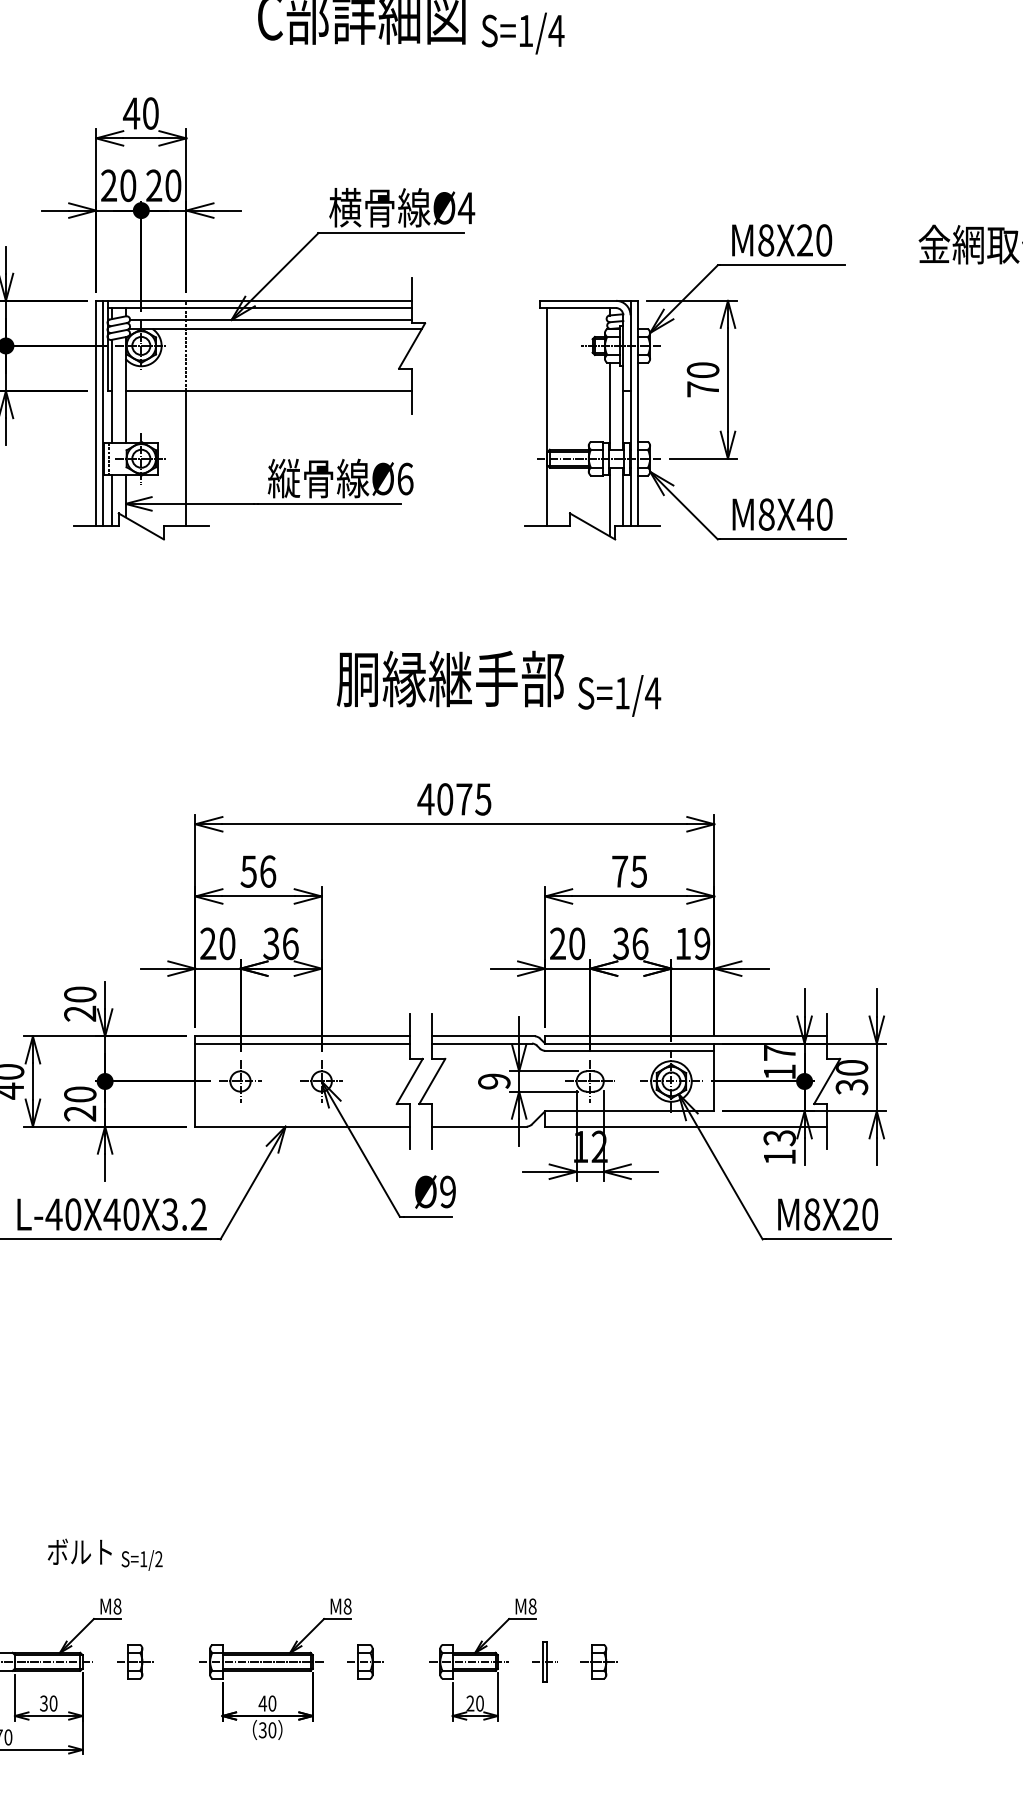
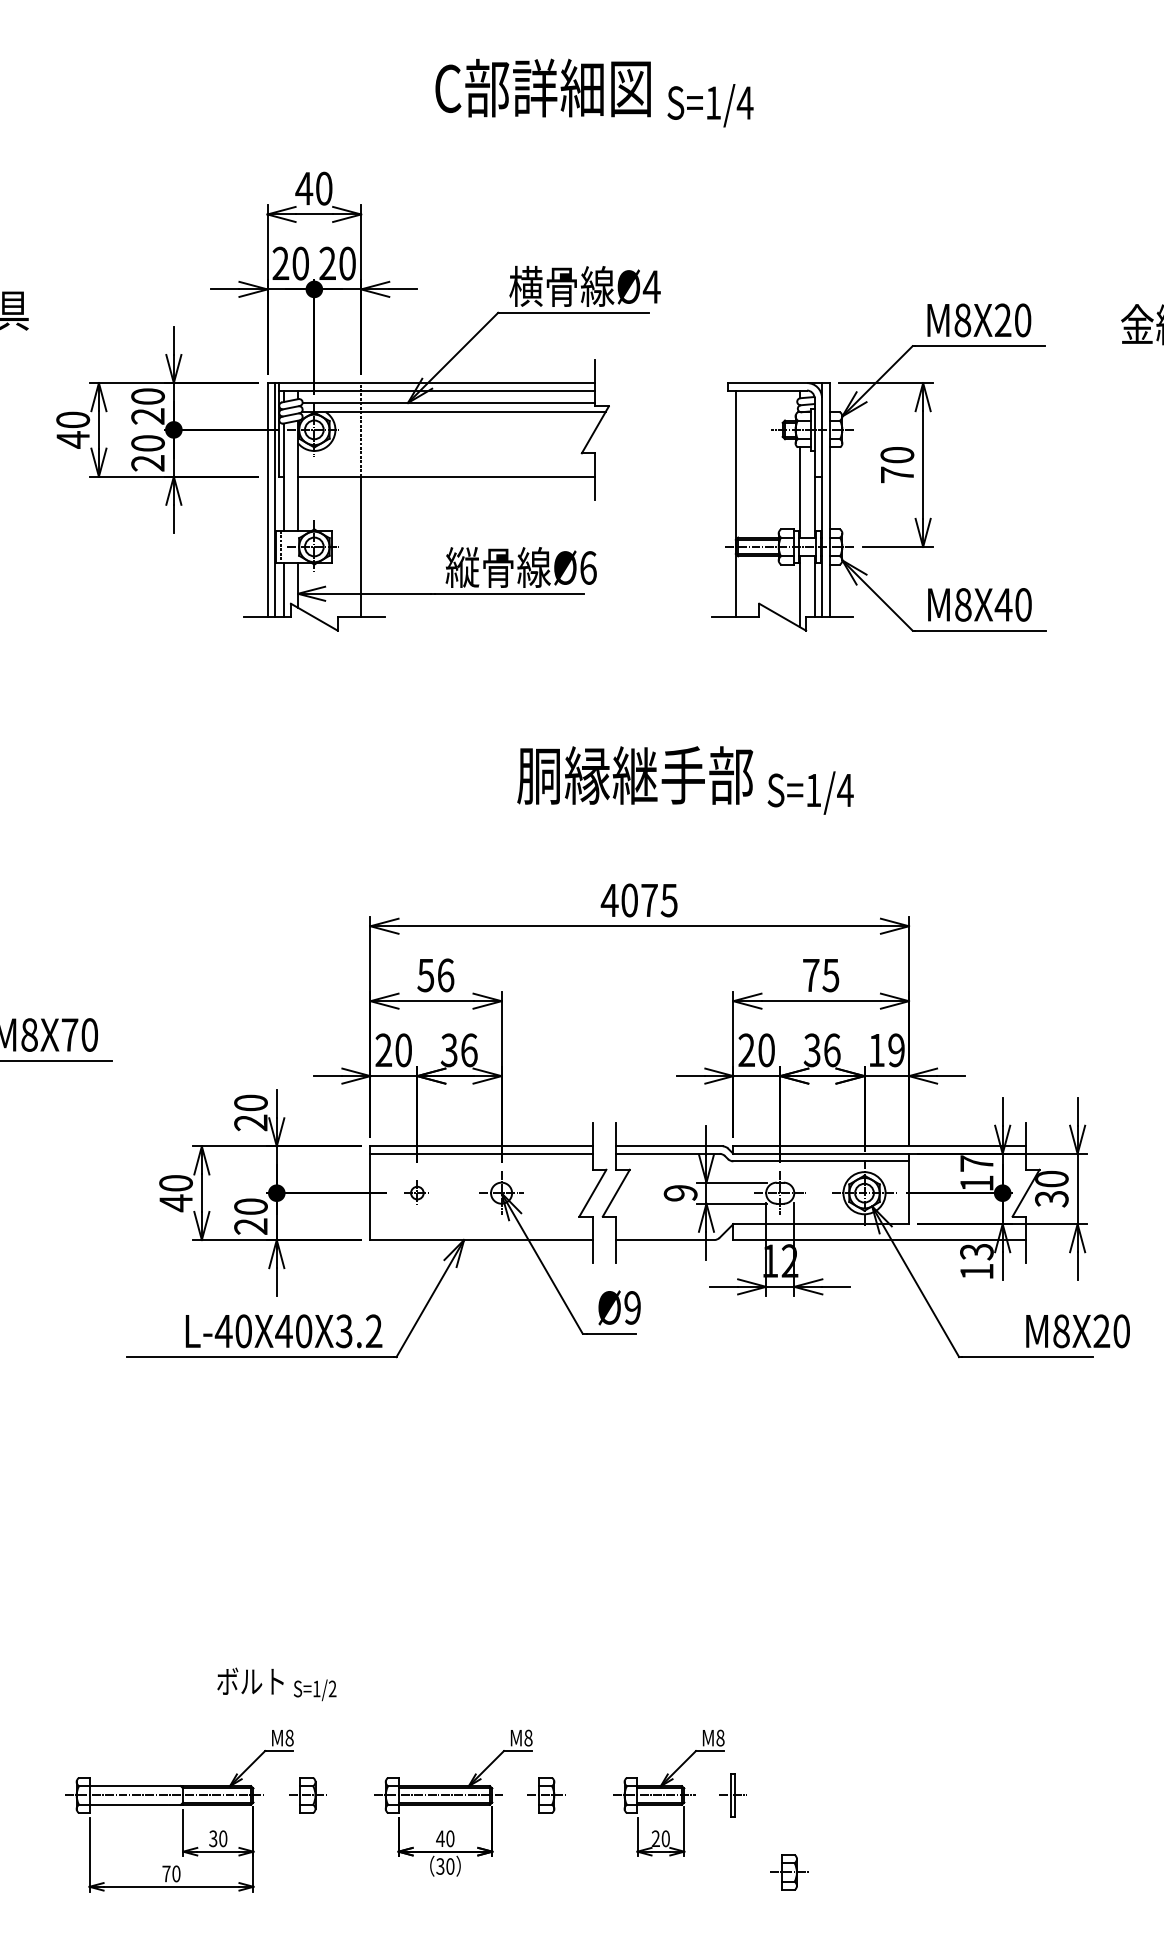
part: (240, 1080) -> (417, 1192), size x0.6
text: (827, 1214) -> (1077, 1331), moved
part: (599, 1661) -> (789, 1872), moved

